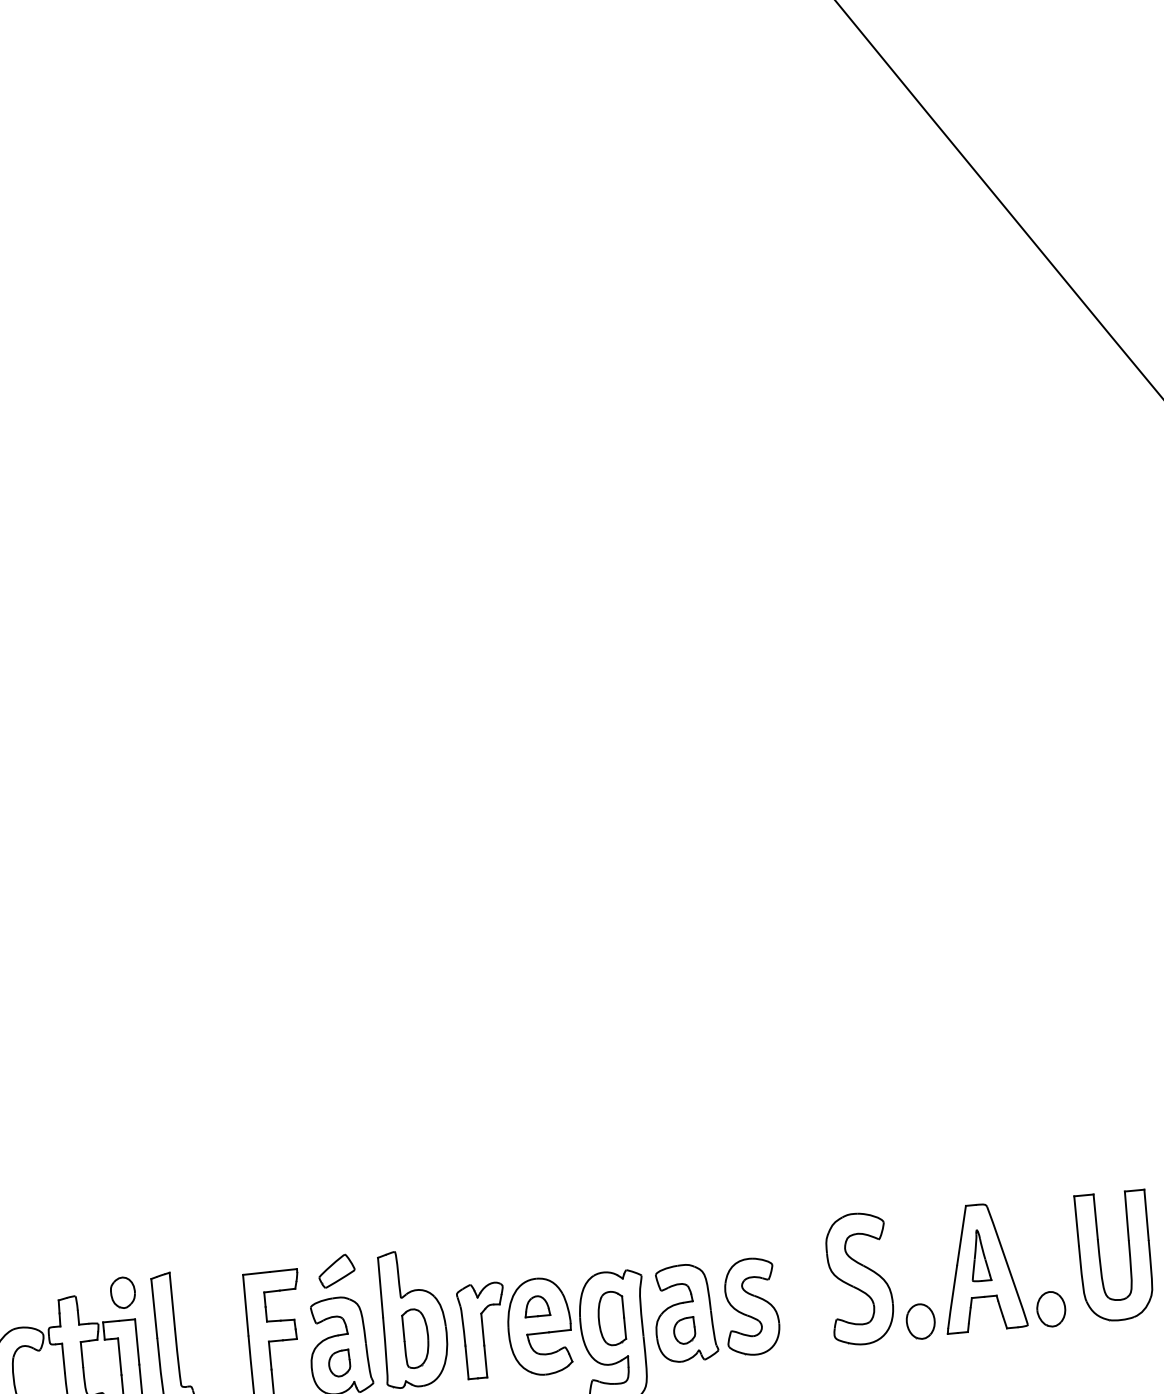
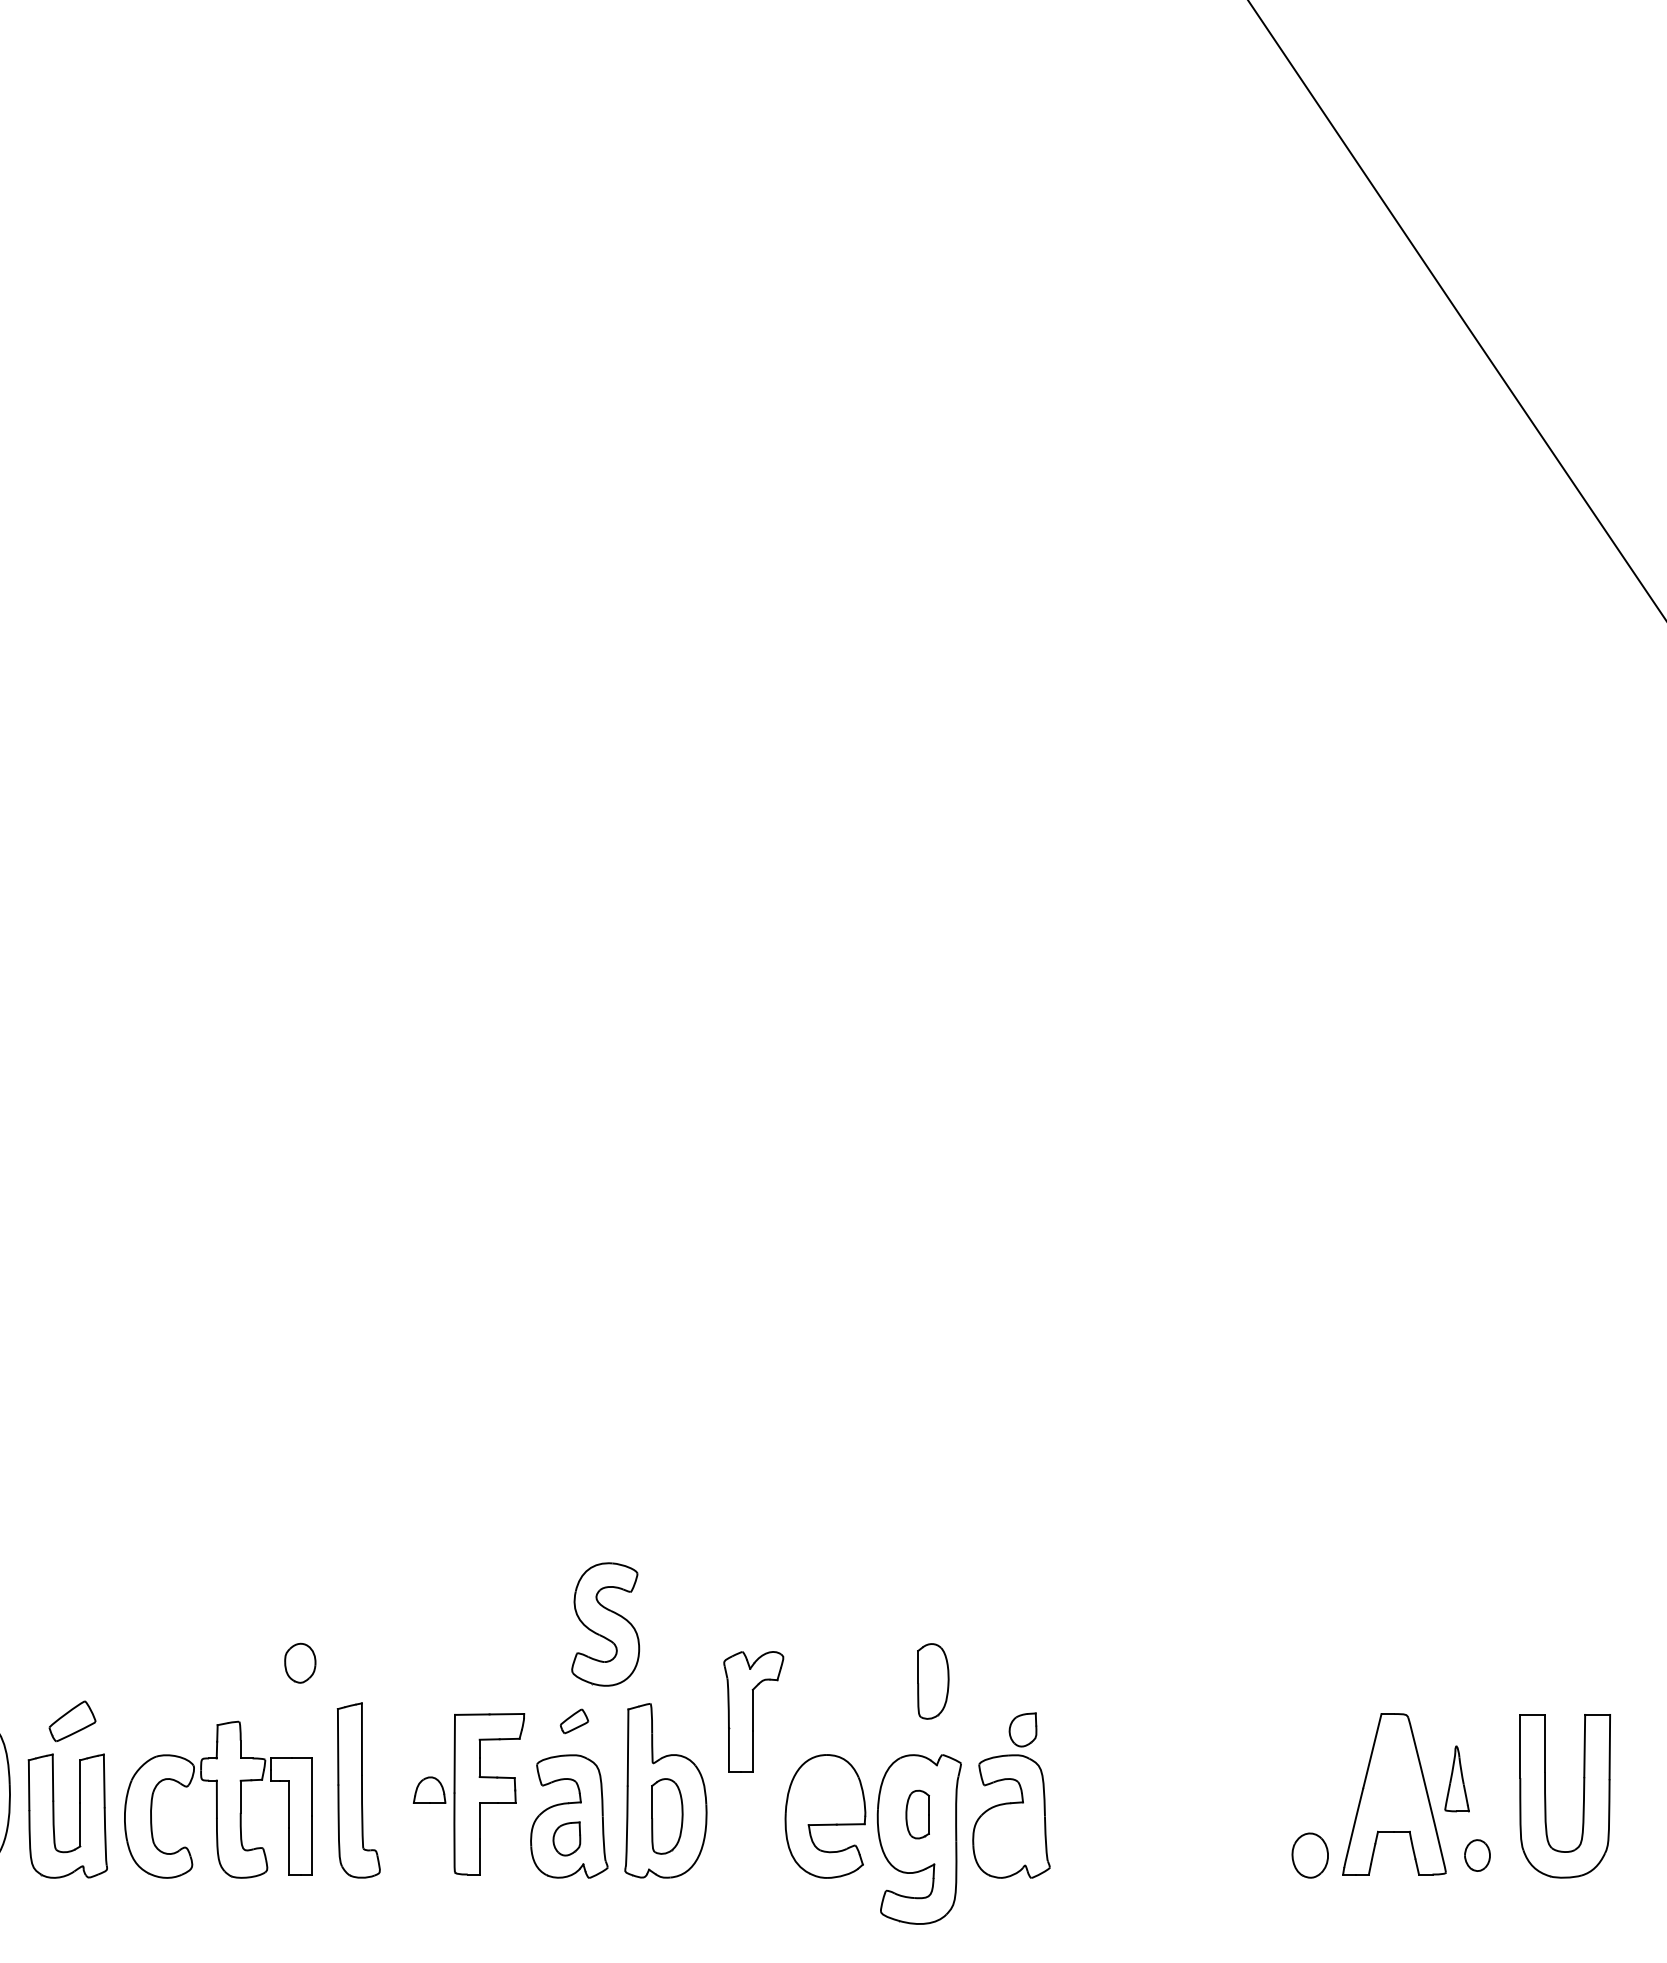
part: (613, 1213) -> (933, 1681), added
part: (979, 1255) -> (1456, 1778), moved
part: (336, 1271) -> (574, 1721), size x0.6
part: (859, 1278) -> (1237, 1793), removed
part: (123, 1292) -> (300, 1662), moved
part: (536, 1305) -> (429, 1789), moved
part: (751, 1306) -> (605, 1624), moved
part: (1051, 1309) -> (1477, 1855), size x0.7
part: (611, 1318) -> (917, 1814), size x0.7
part: (483, 1330) -> (753, 1711), moved
part: (684, 1330) -> (1022, 1729), moved

